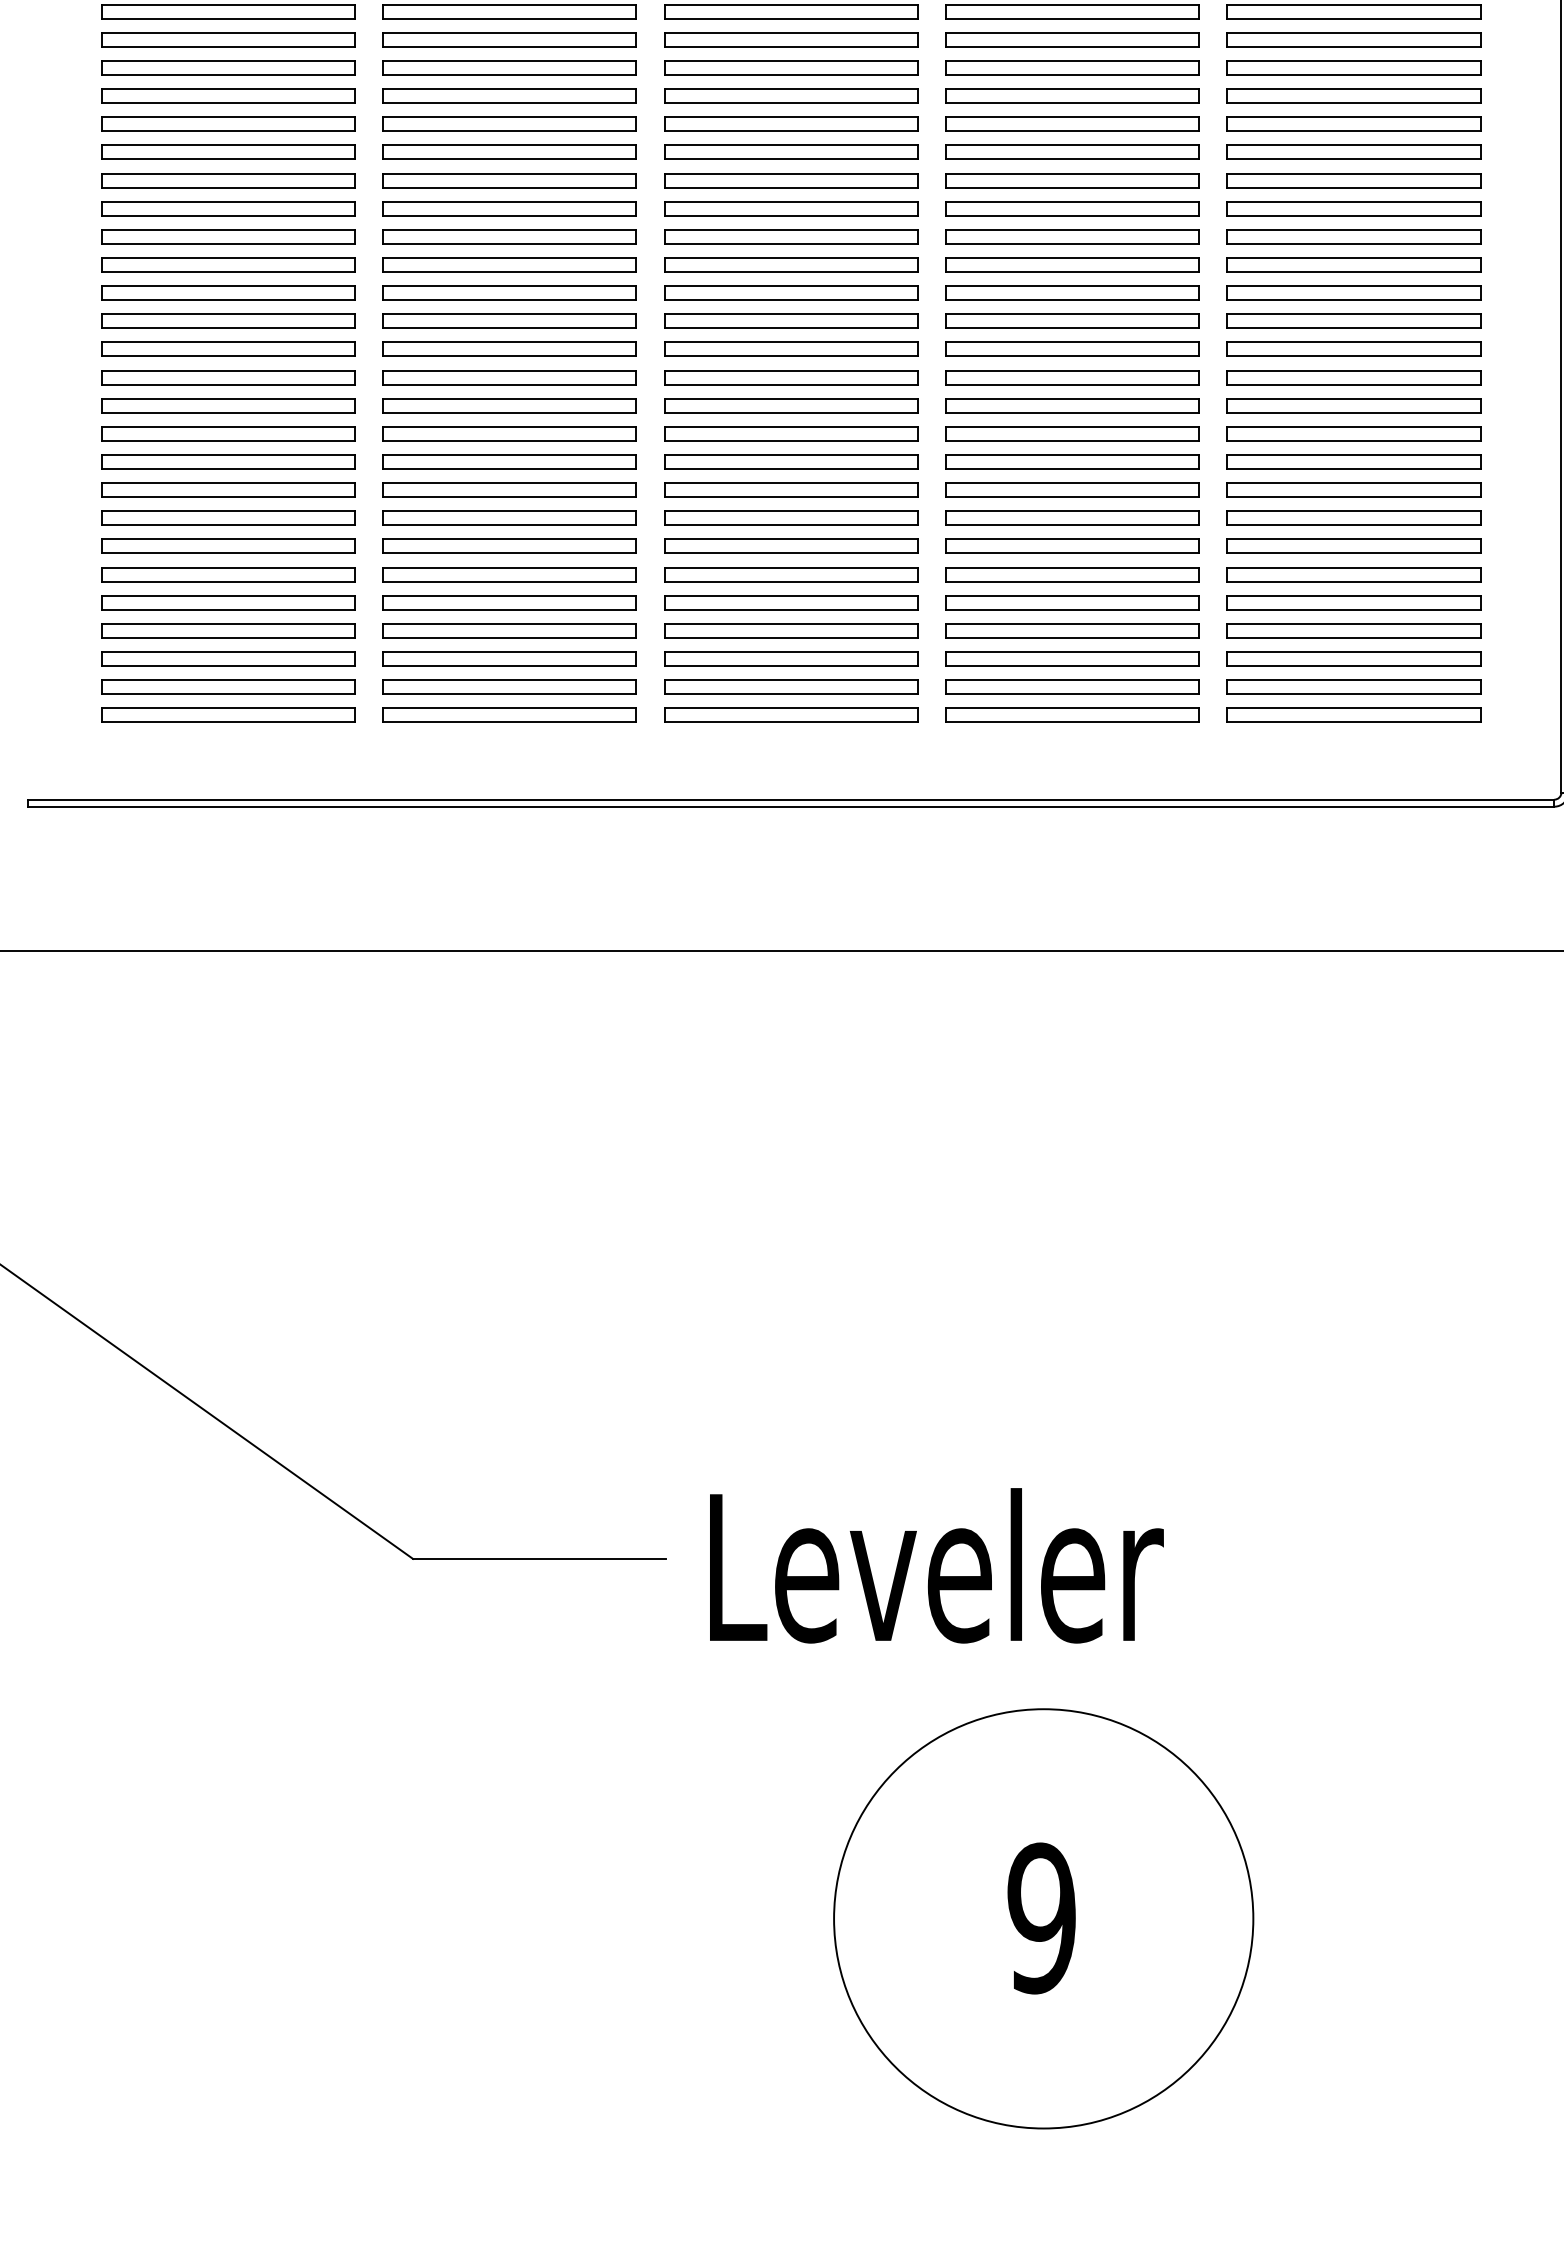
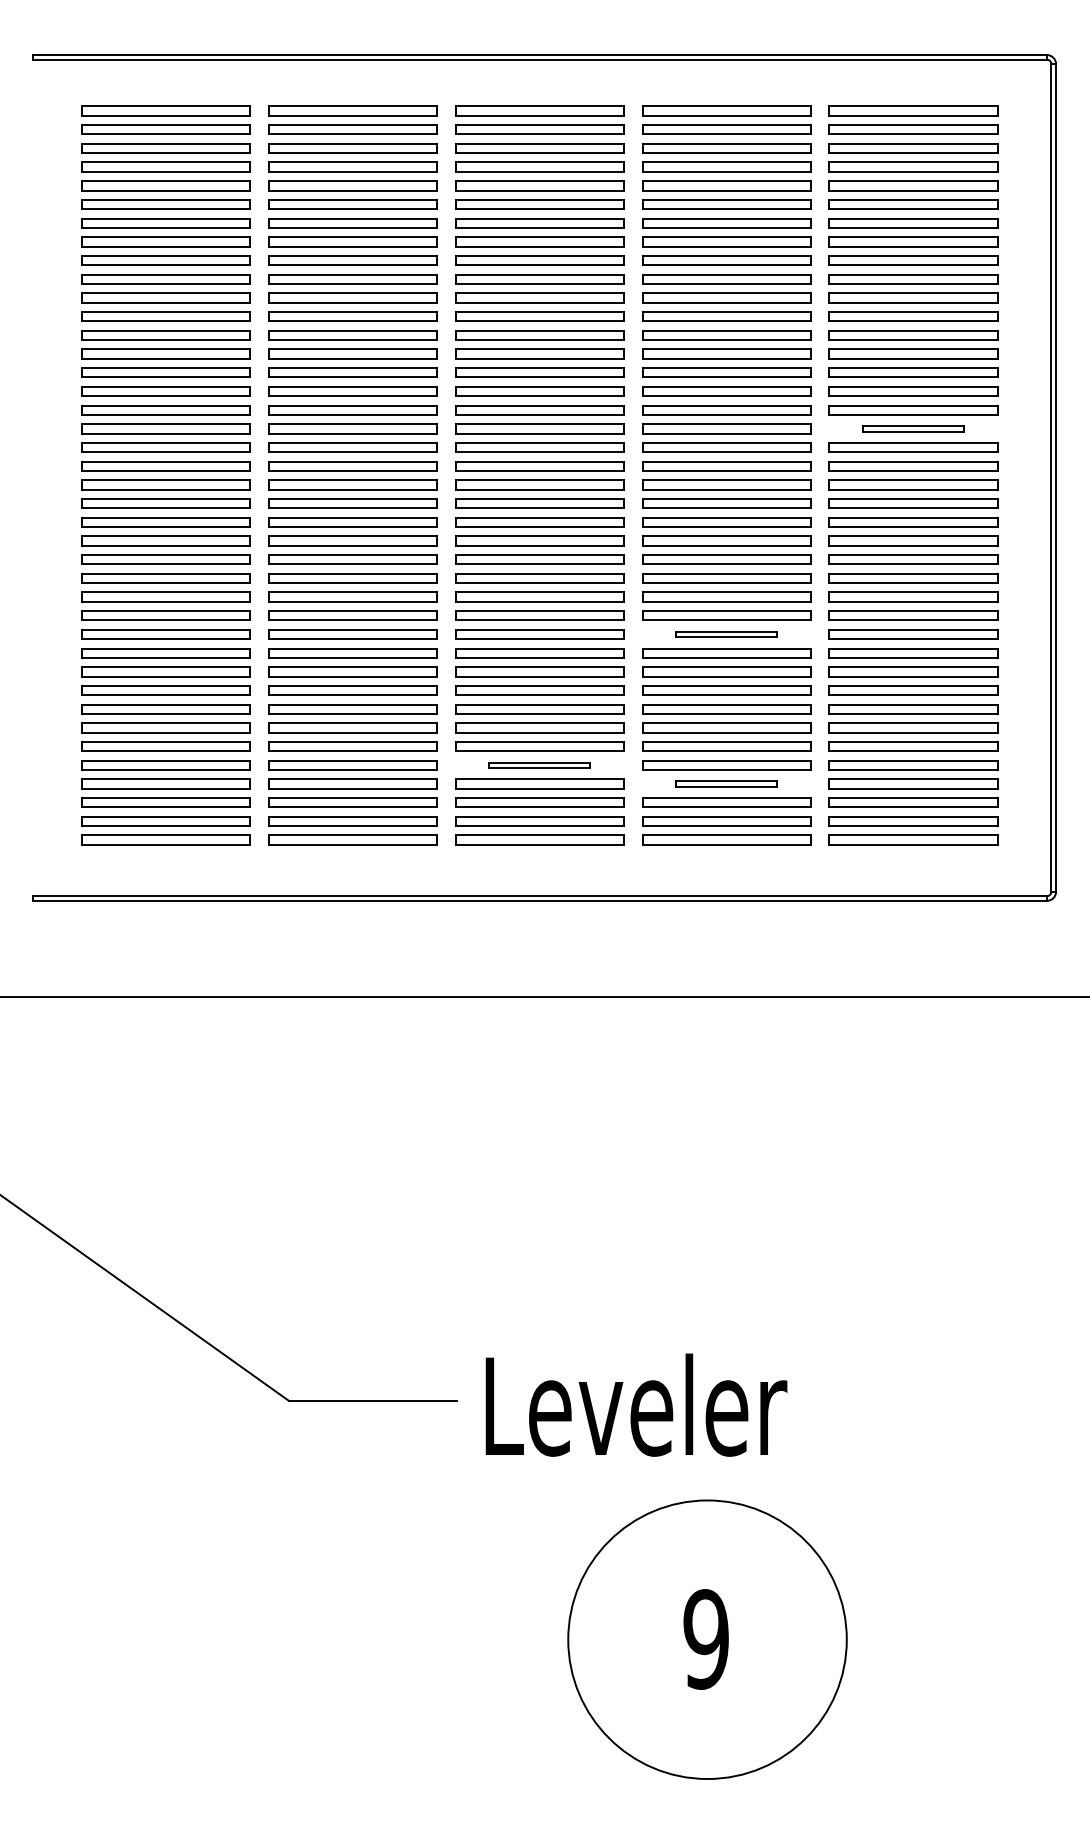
part: (1353, 95) -> (913, 428), size x0.6
part: (1072, 405) -> (726, 634), size x0.6
part: (790, 602) -> (539, 765), size x0.6
part: (1072, 629) -> (726, 783), size x0.6

